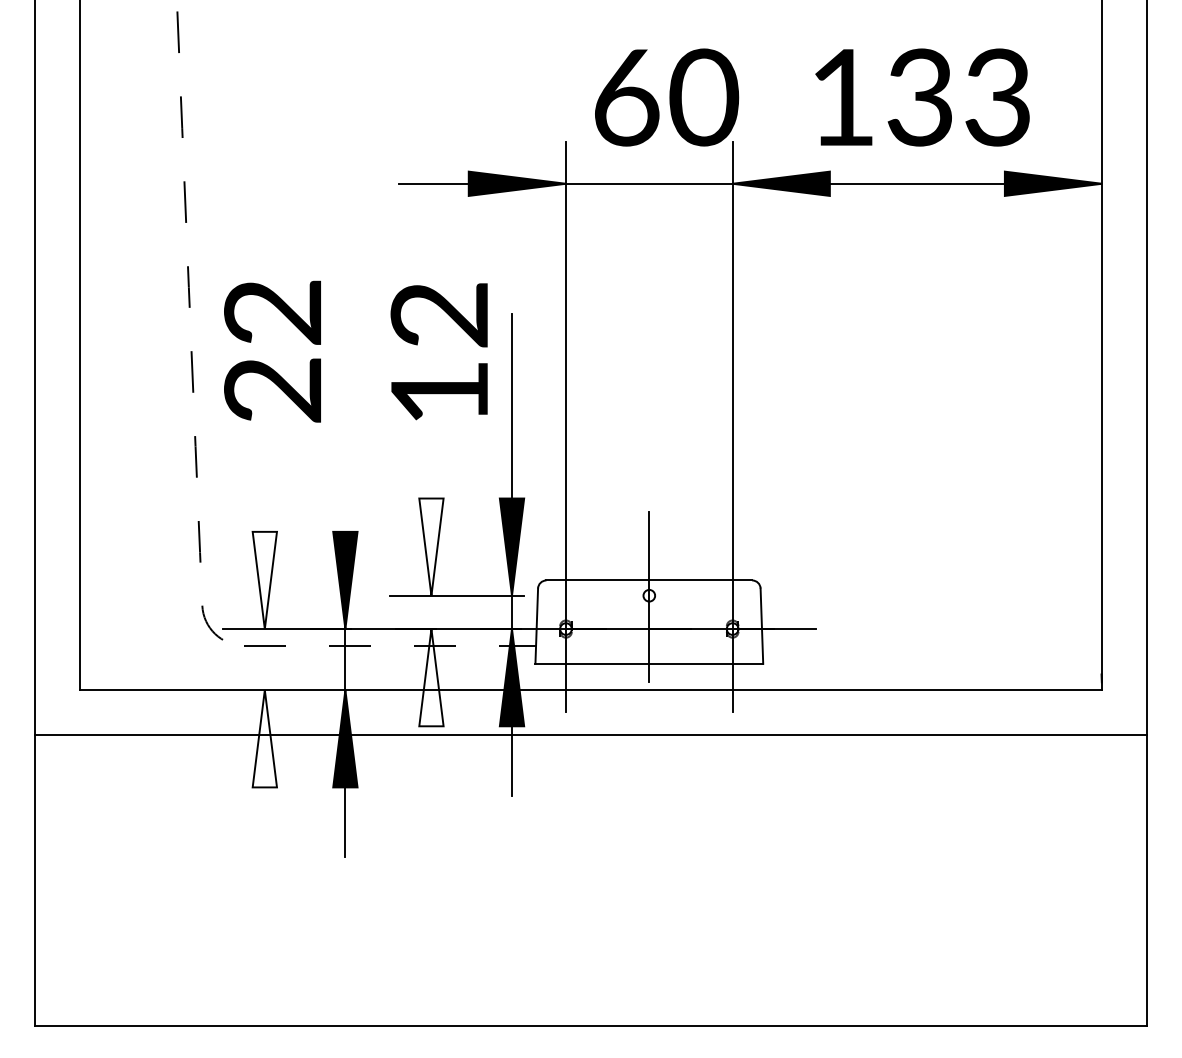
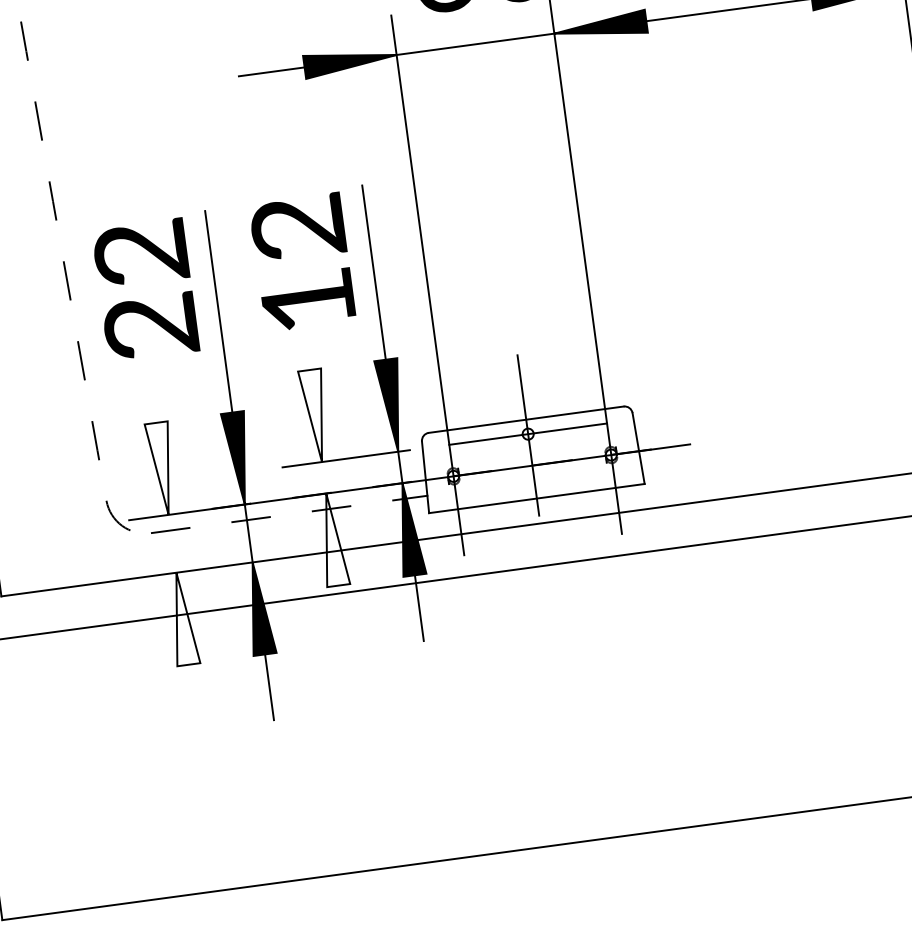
text: (272, 351) -> (145, 290), moved
text: (438, 351) -> (301, 262), moved
line: (345, 424) -> (218, 310), added
line: (648, 595) -> (527, 434), added

